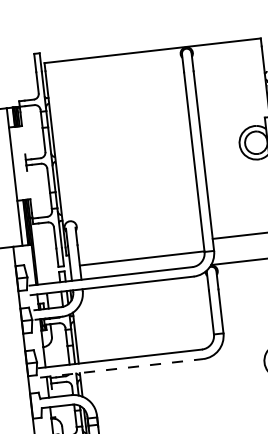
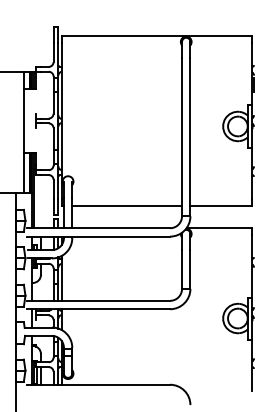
line: (142, 258) -> (127, 205), moved
line: (121, 368) -> (98, 309), dashed -> solid

